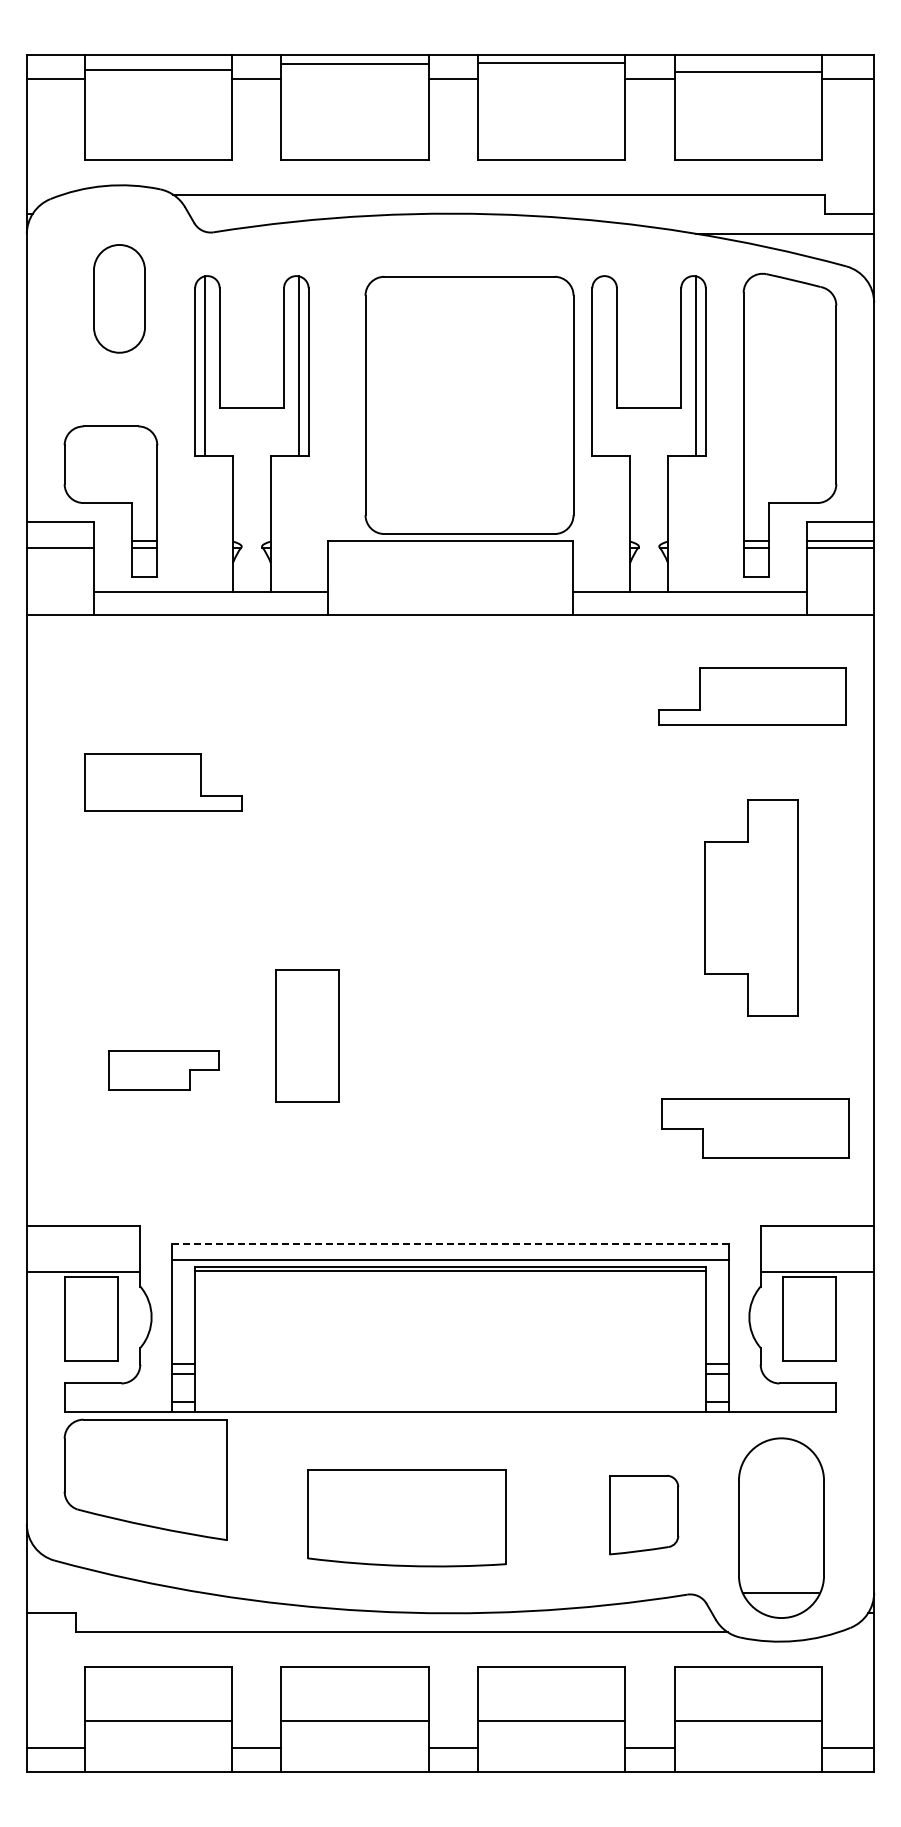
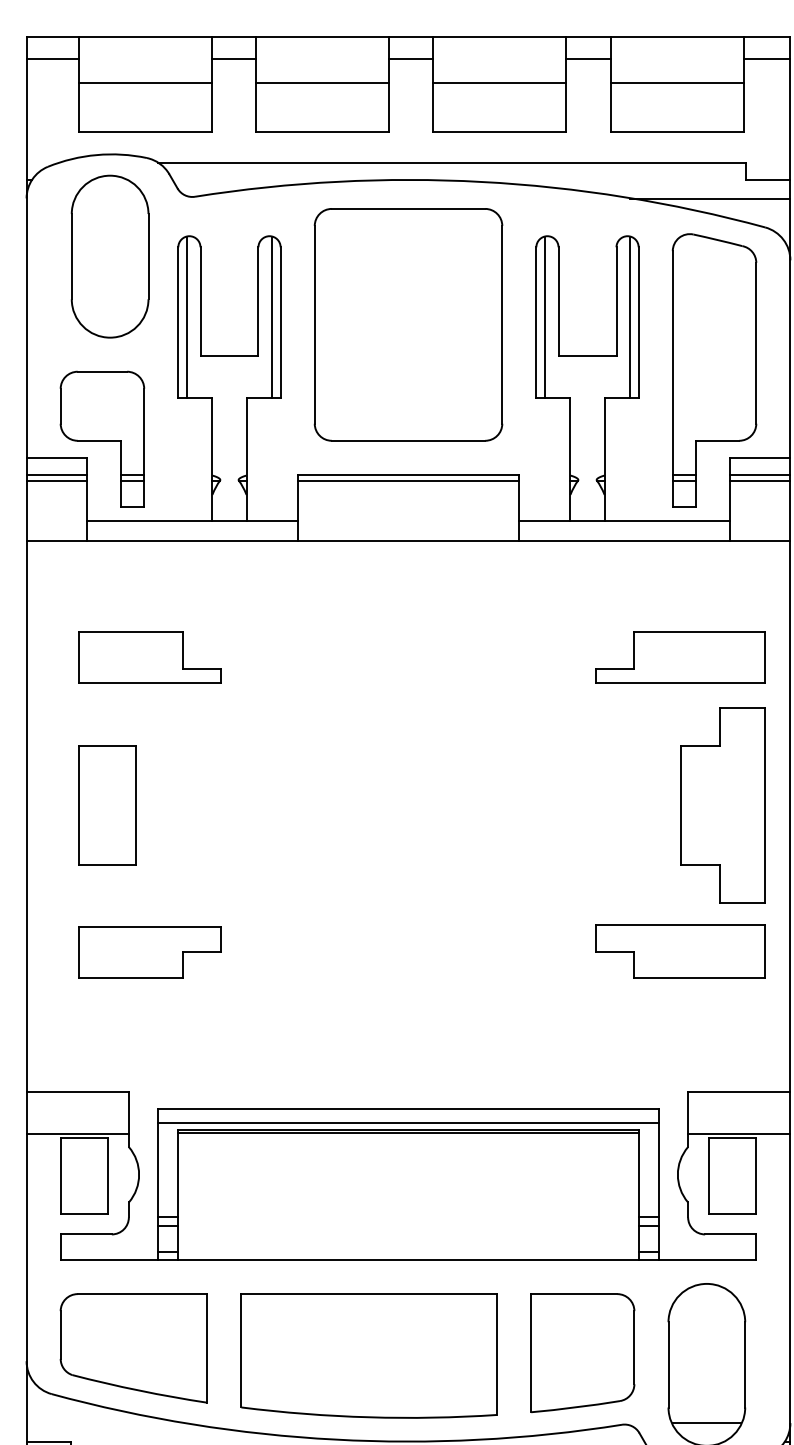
line: (551, 62) -> (499, 82), moved
line: (354, 63) -> (321, 82), moved
line: (158, 69) -> (145, 82), moved
line: (748, 71) -> (677, 82), moved
part: (119, 298) -> (110, 256), size x1.67
line: (601, 365) -> (544, 316), added
part: (469, 404) -> (408, 324), moved
line: (59, 540) -> (56, 474), added
line: (450, 547) -> (408, 480), added
part: (752, 696) -> (680, 657), moved
part: (163, 782) -> (149, 657), moved
part: (751, 907) -> (723, 805), moved
part: (307, 1035) -> (107, 805), moved
part: (163, 1070) -> (149, 952), size x1.43
part: (755, 1128) -> (680, 951), moved
line: (450, 1244) -> (408, 1109), dashed -> solid
part: (145, 1479) -> (133, 1348), moved
part: (643, 1514) -> (582, 1352), size x1.67
part: (406, 1518) -> (368, 1356), size x1.43

